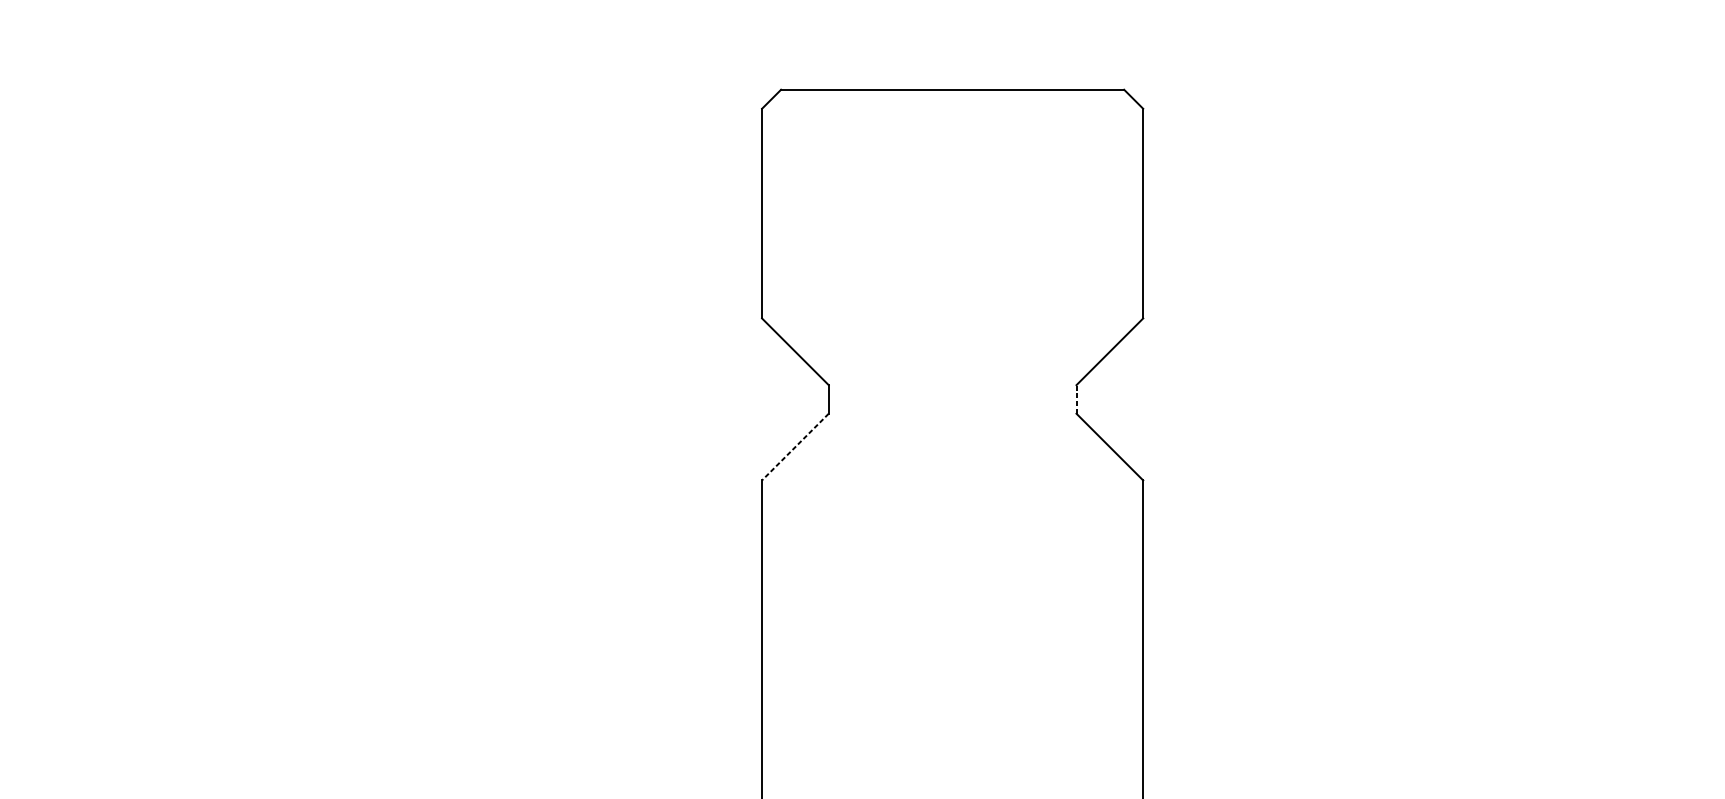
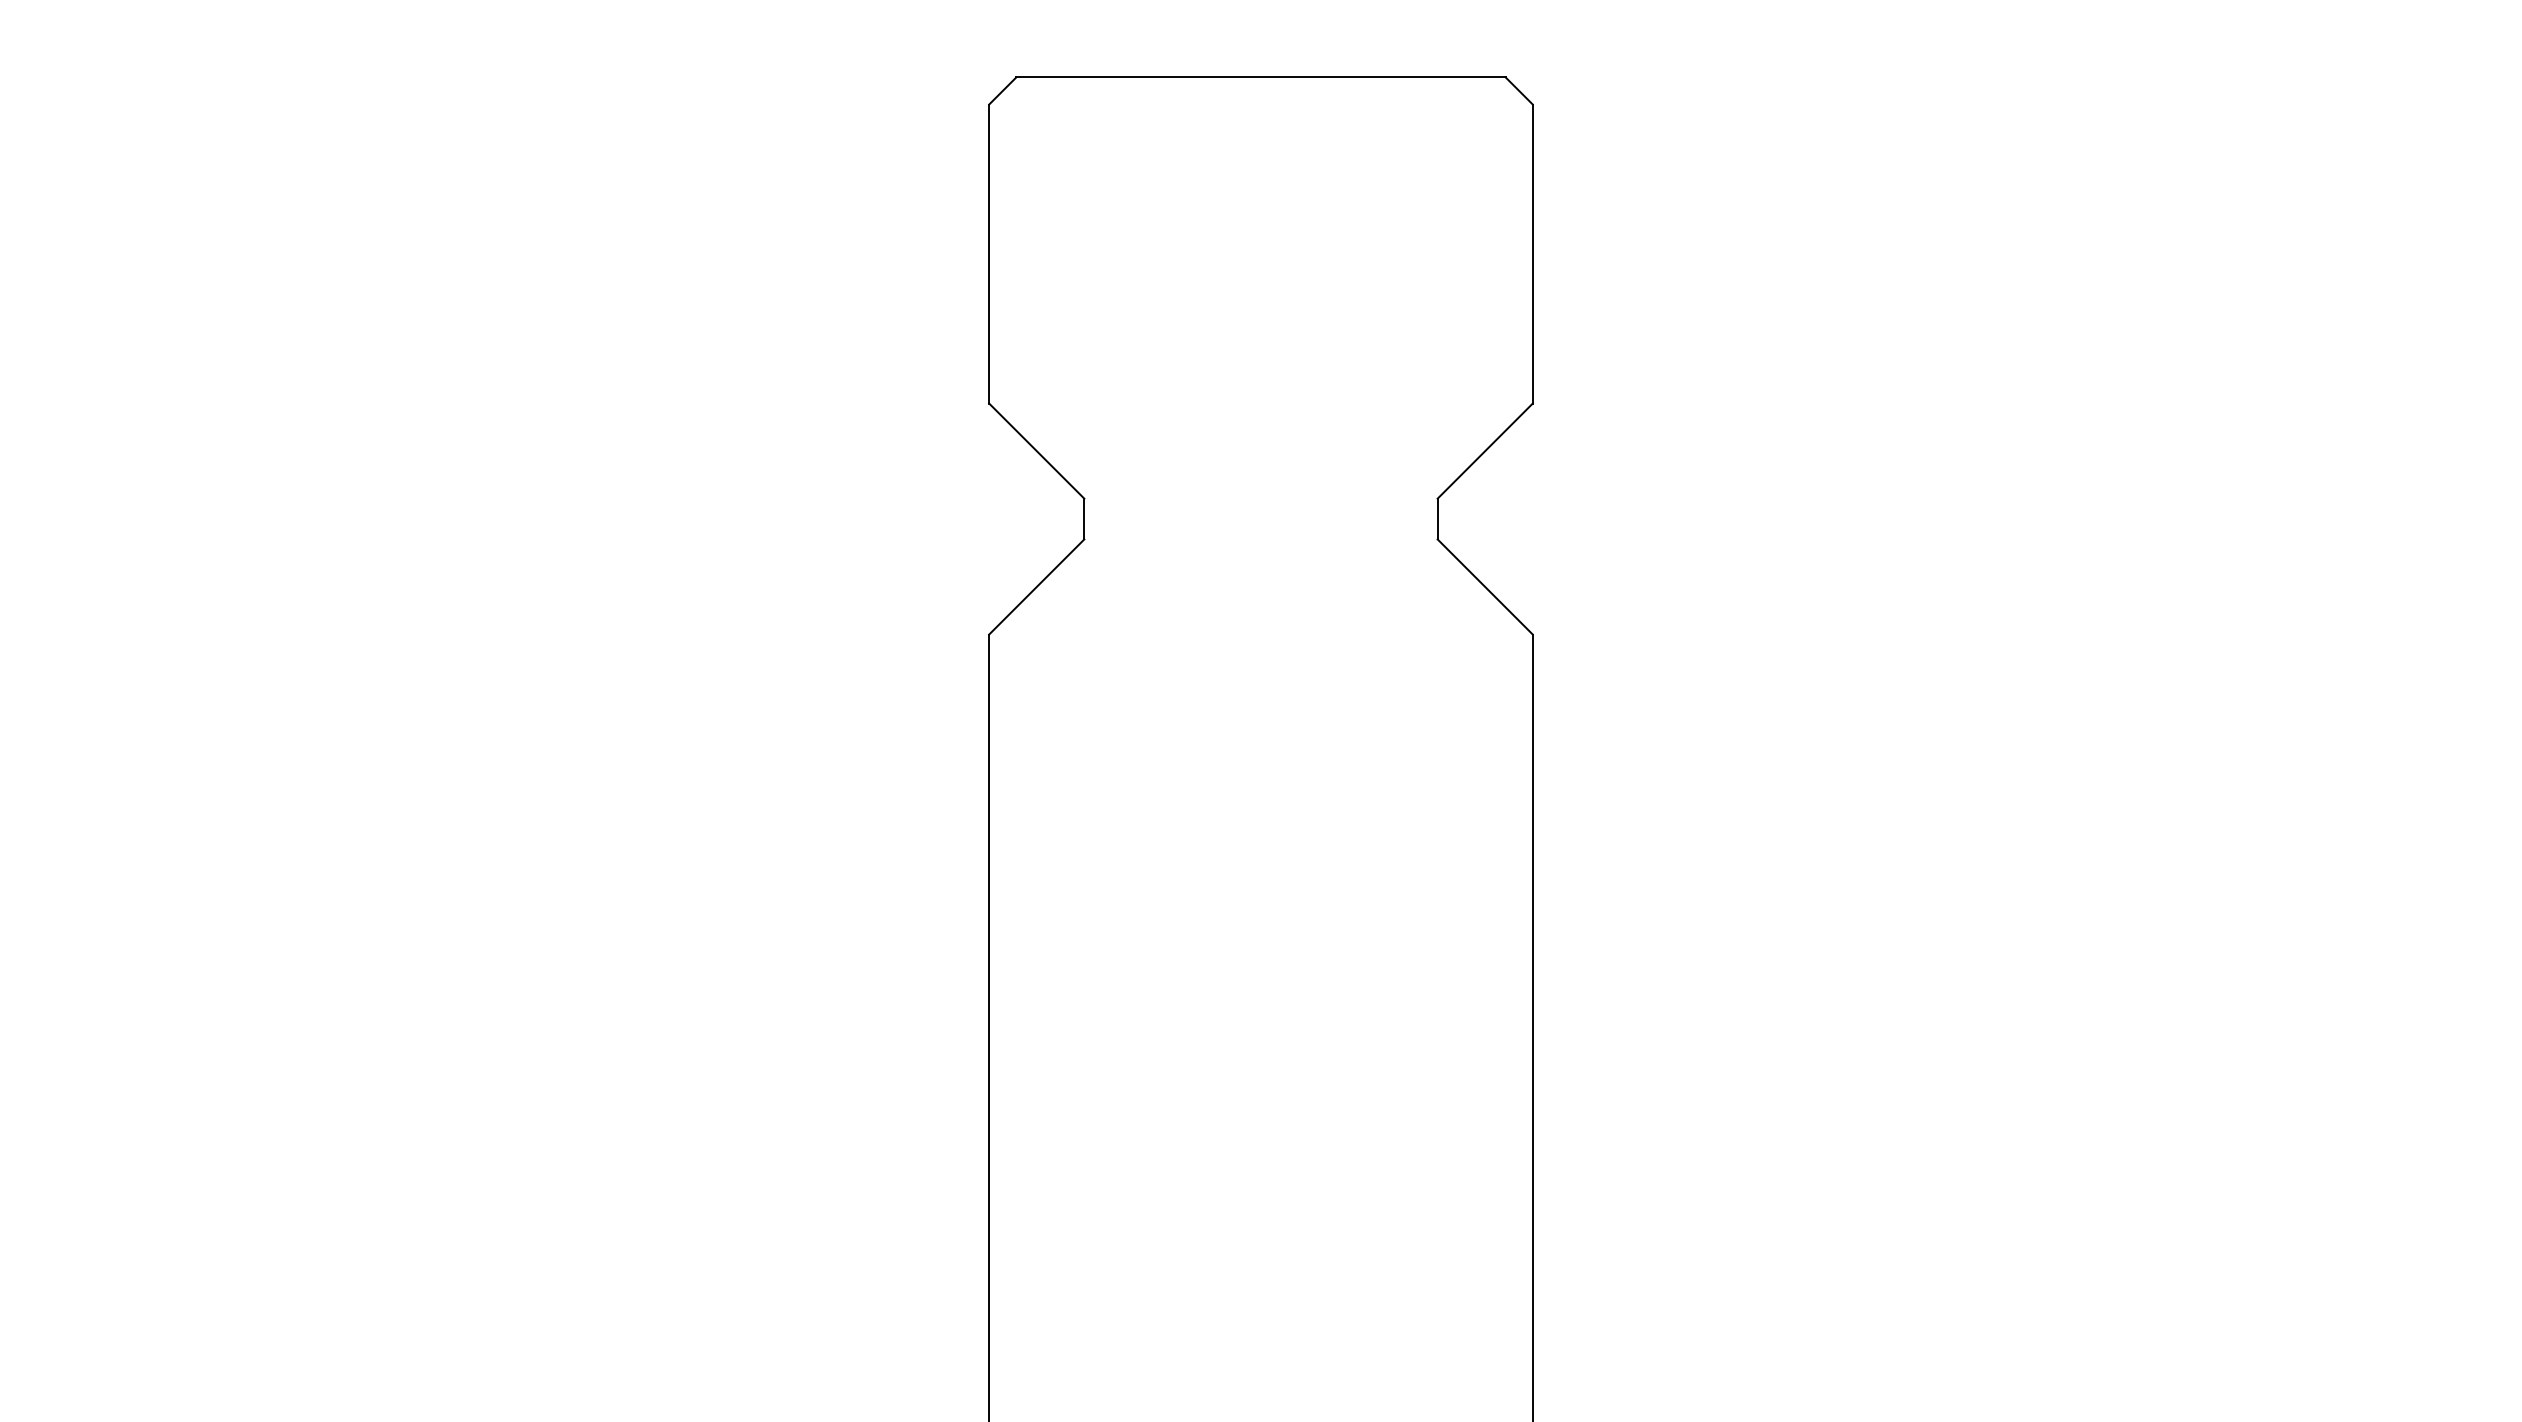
line: (1076, 399) -> (1437, 518), dashed -> solid
line: (795, 447) -> (1036, 587), dashed -> solid

